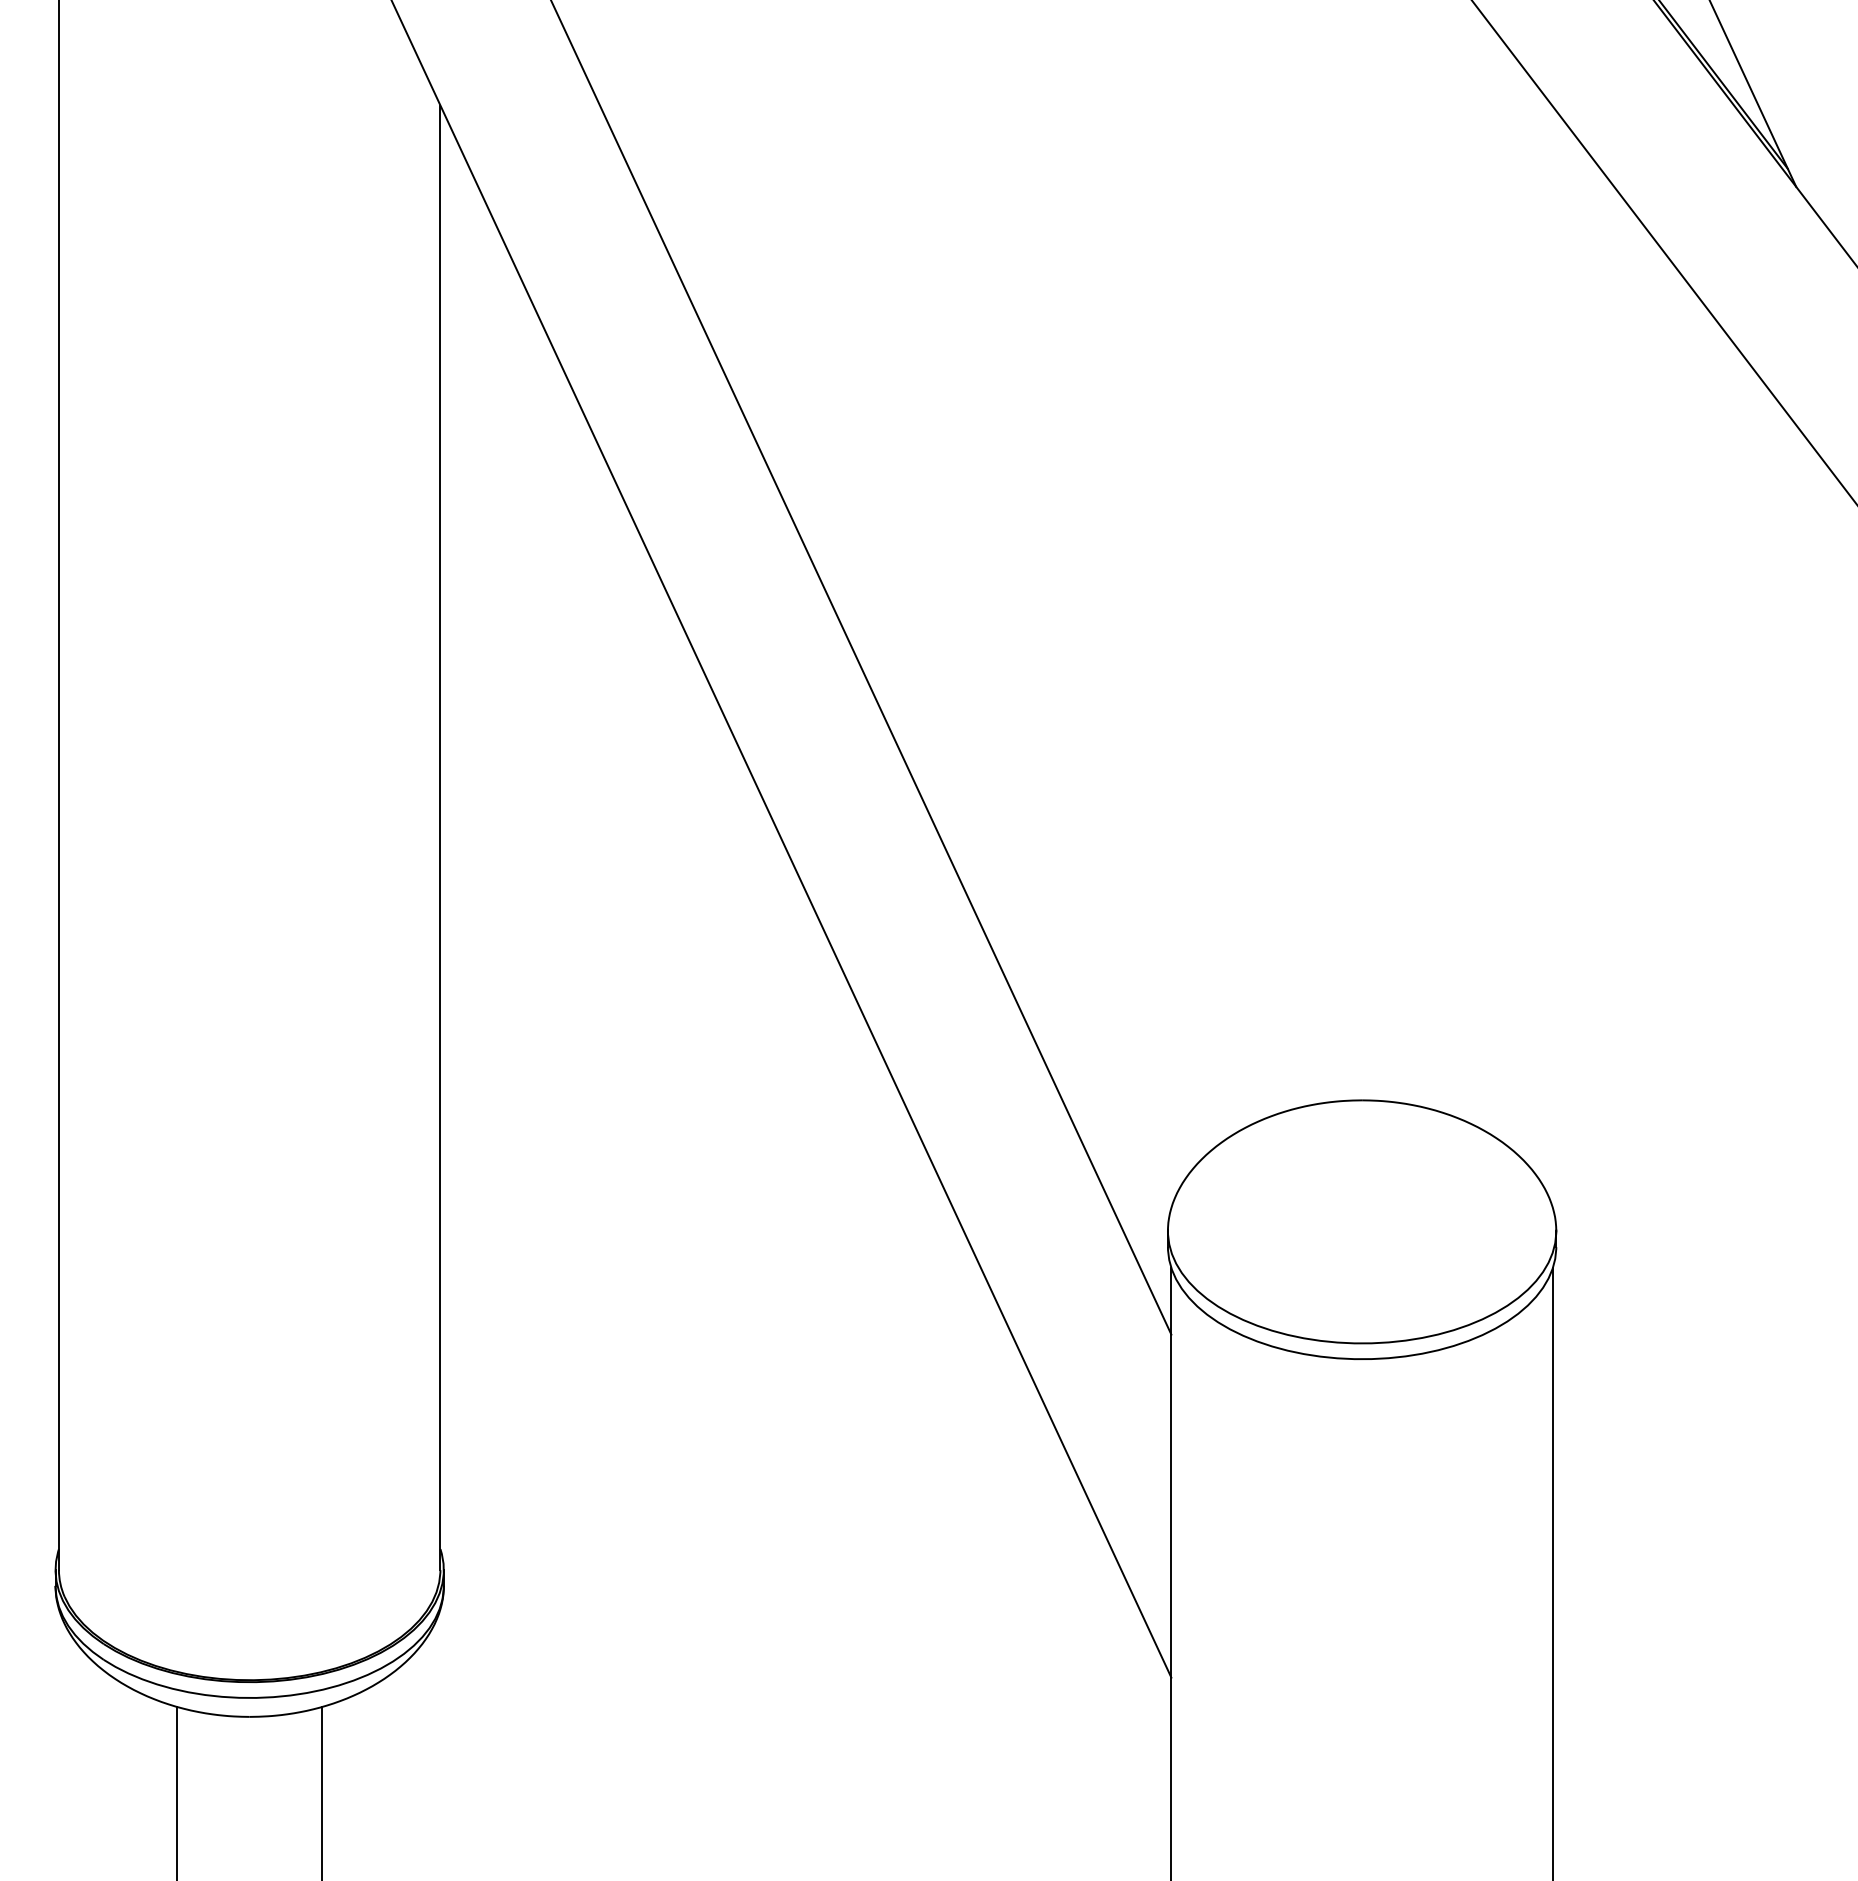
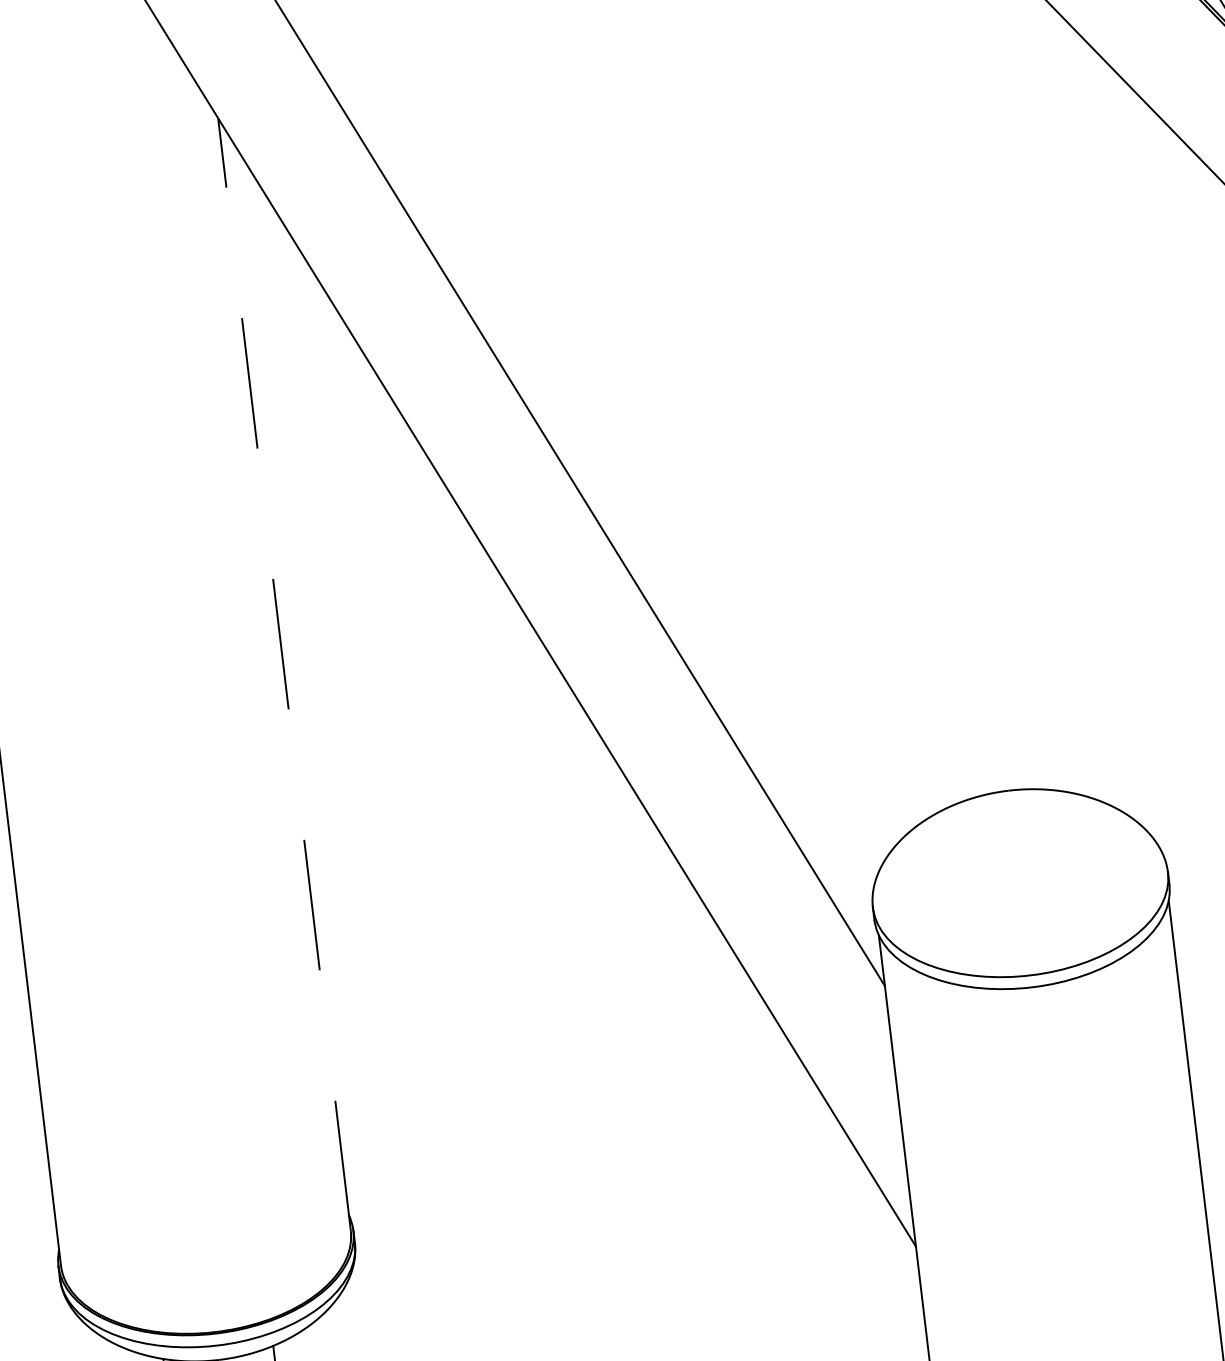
line: (440, 837) -> (284, 674), solid -> dashed

